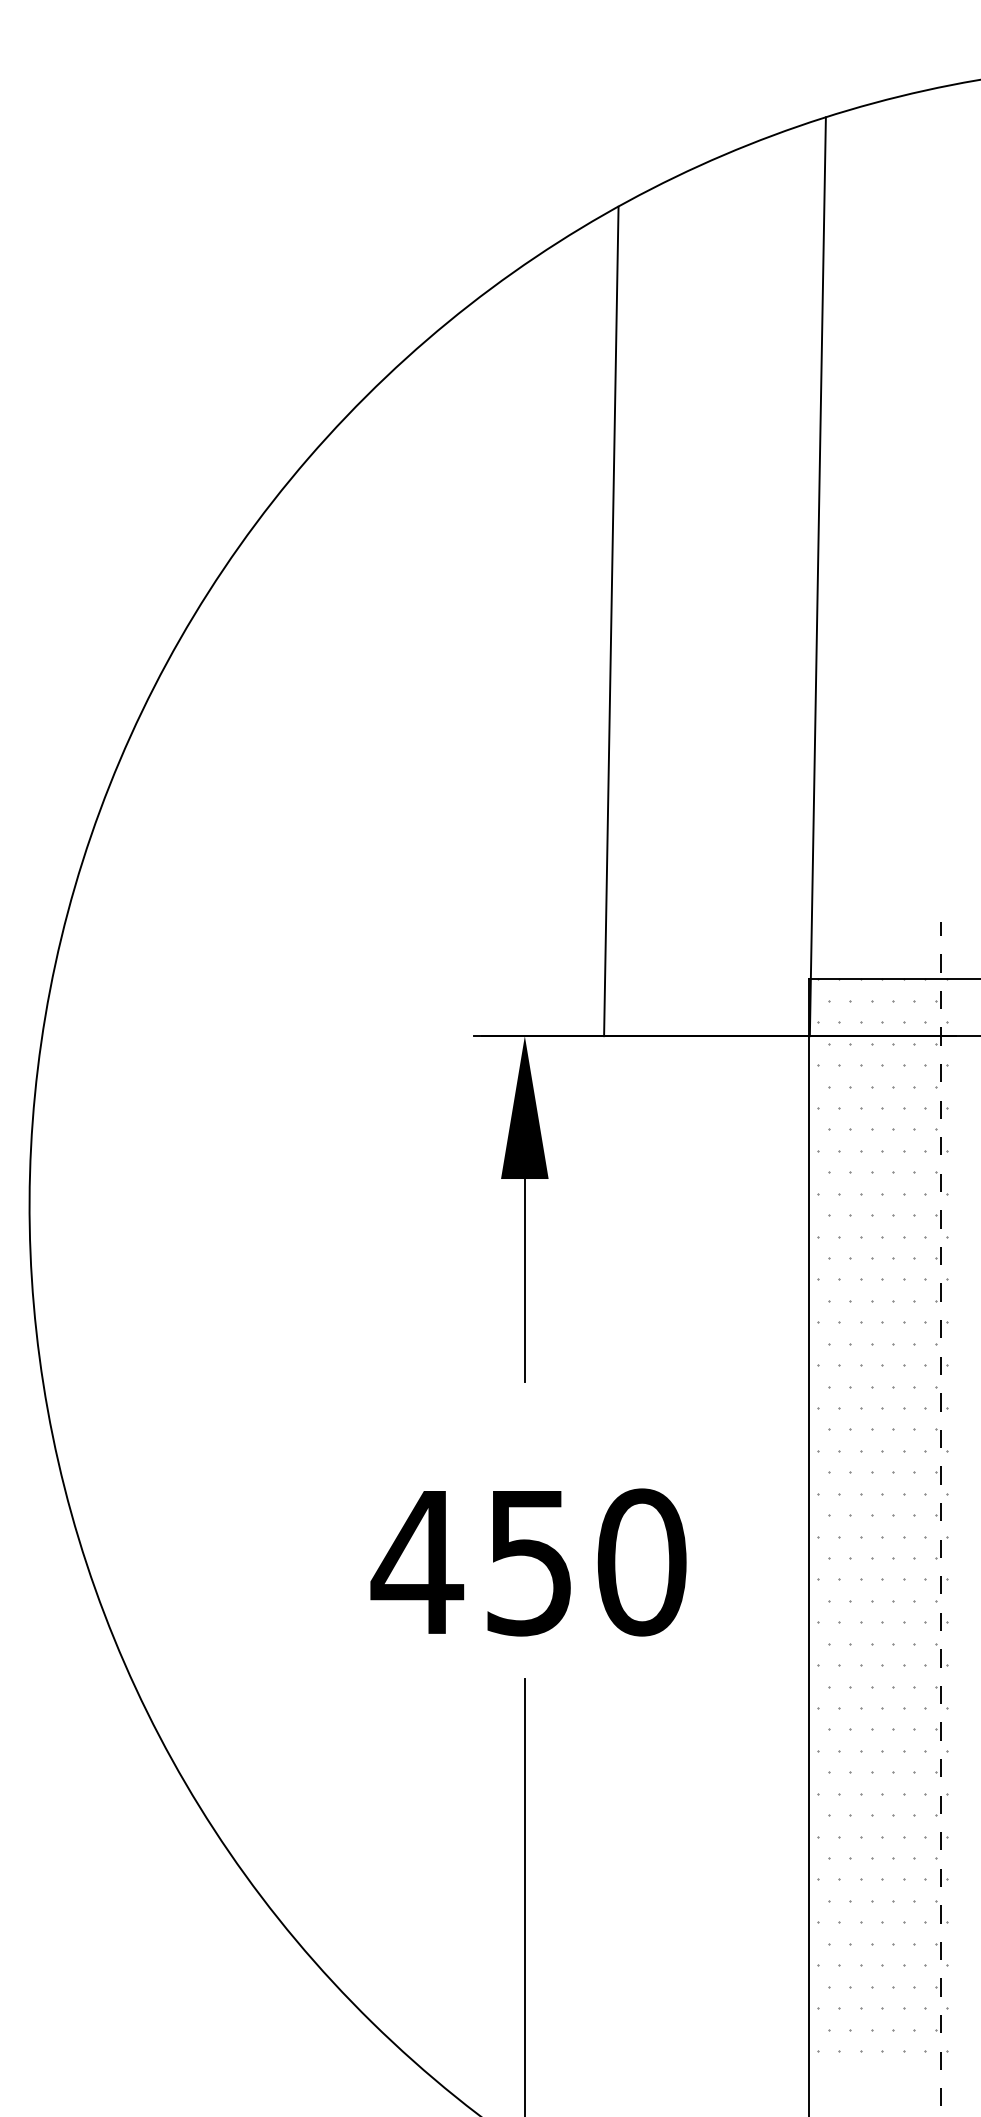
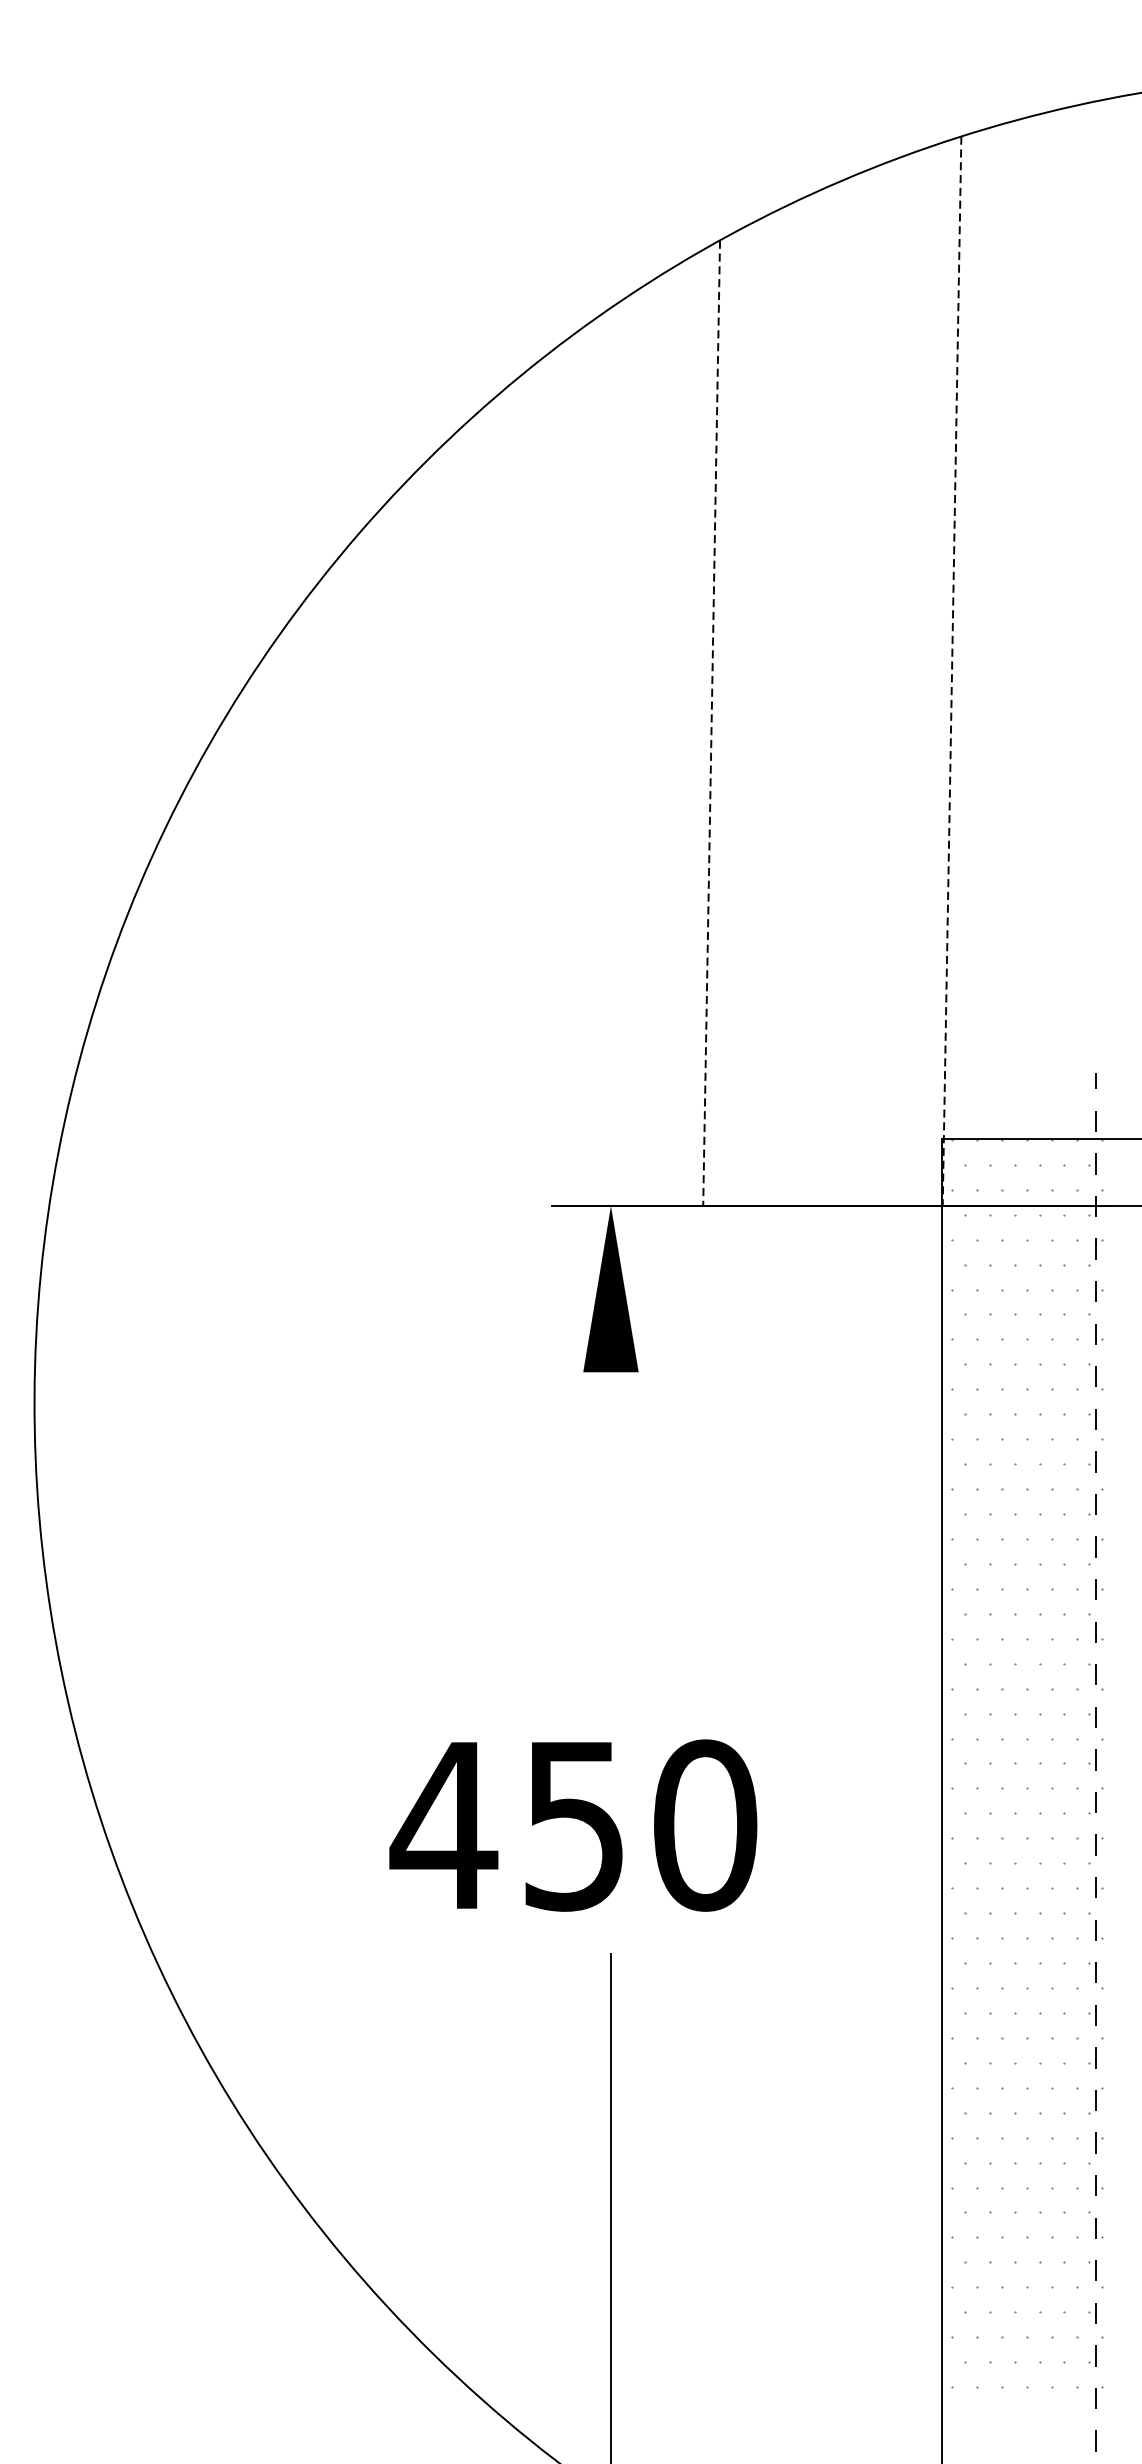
line: (817, 577) -> (951, 672), solid -> dashed
line: (611, 621) -> (711, 723), solid -> dashed
line: (524, 1280) -> (610, 1490), removed
text: (528, 1562) -> (573, 1825), moved

